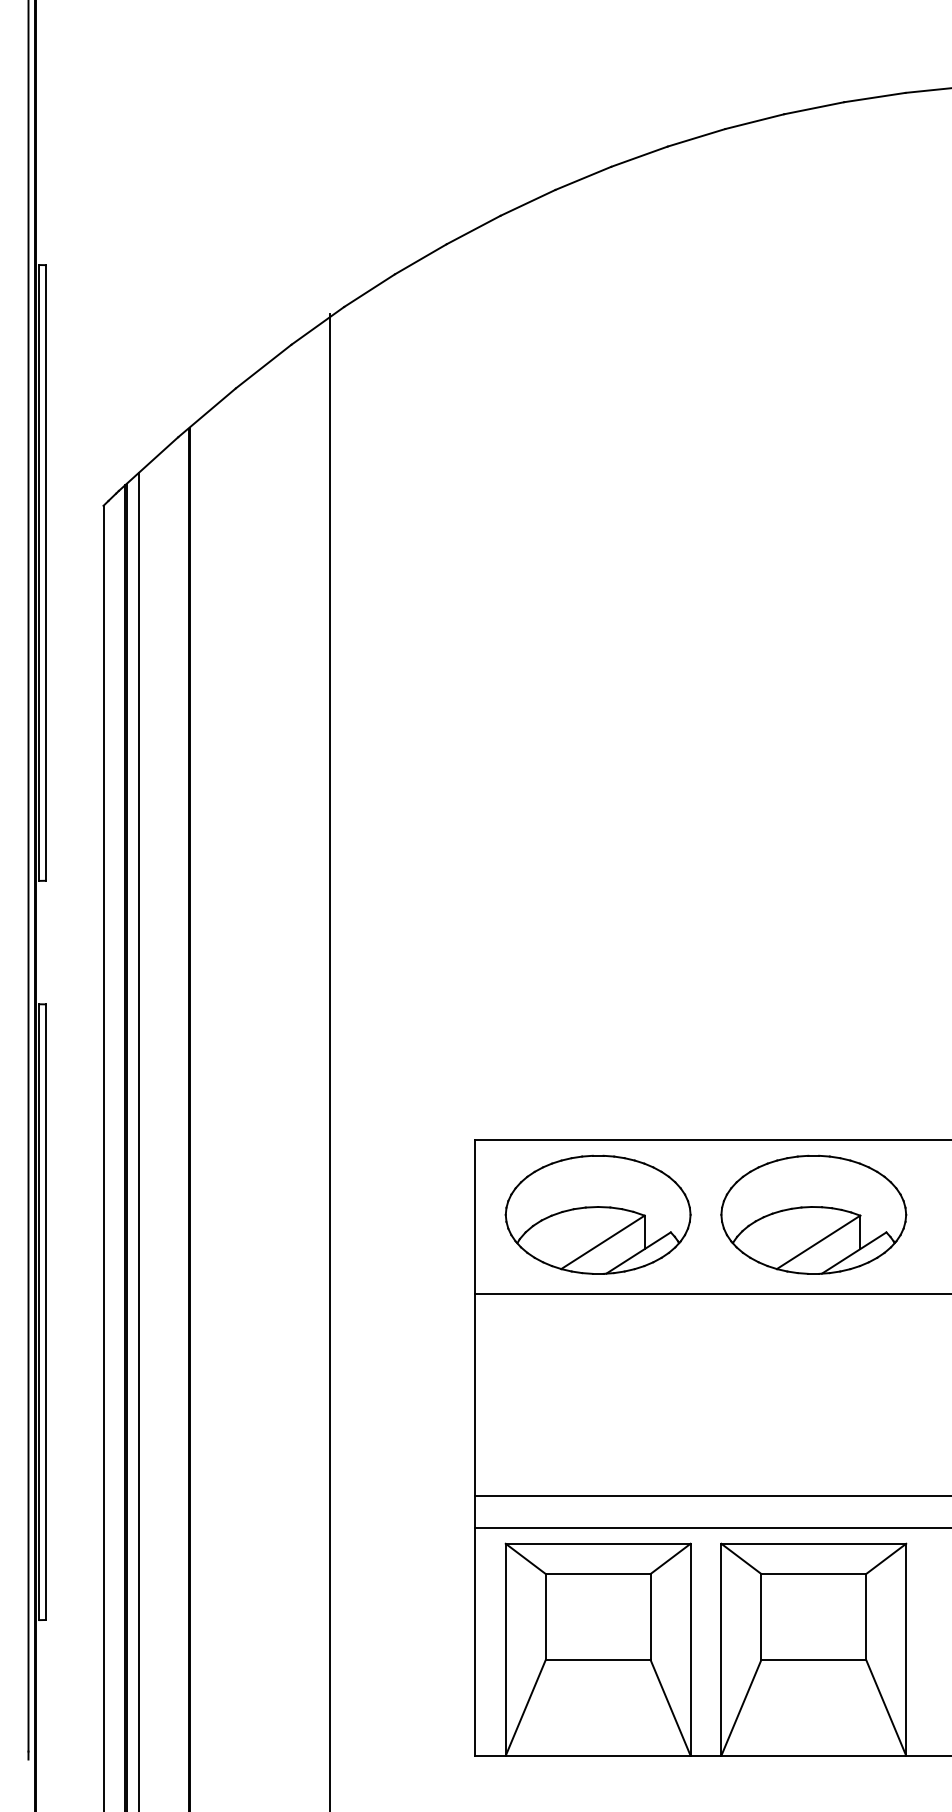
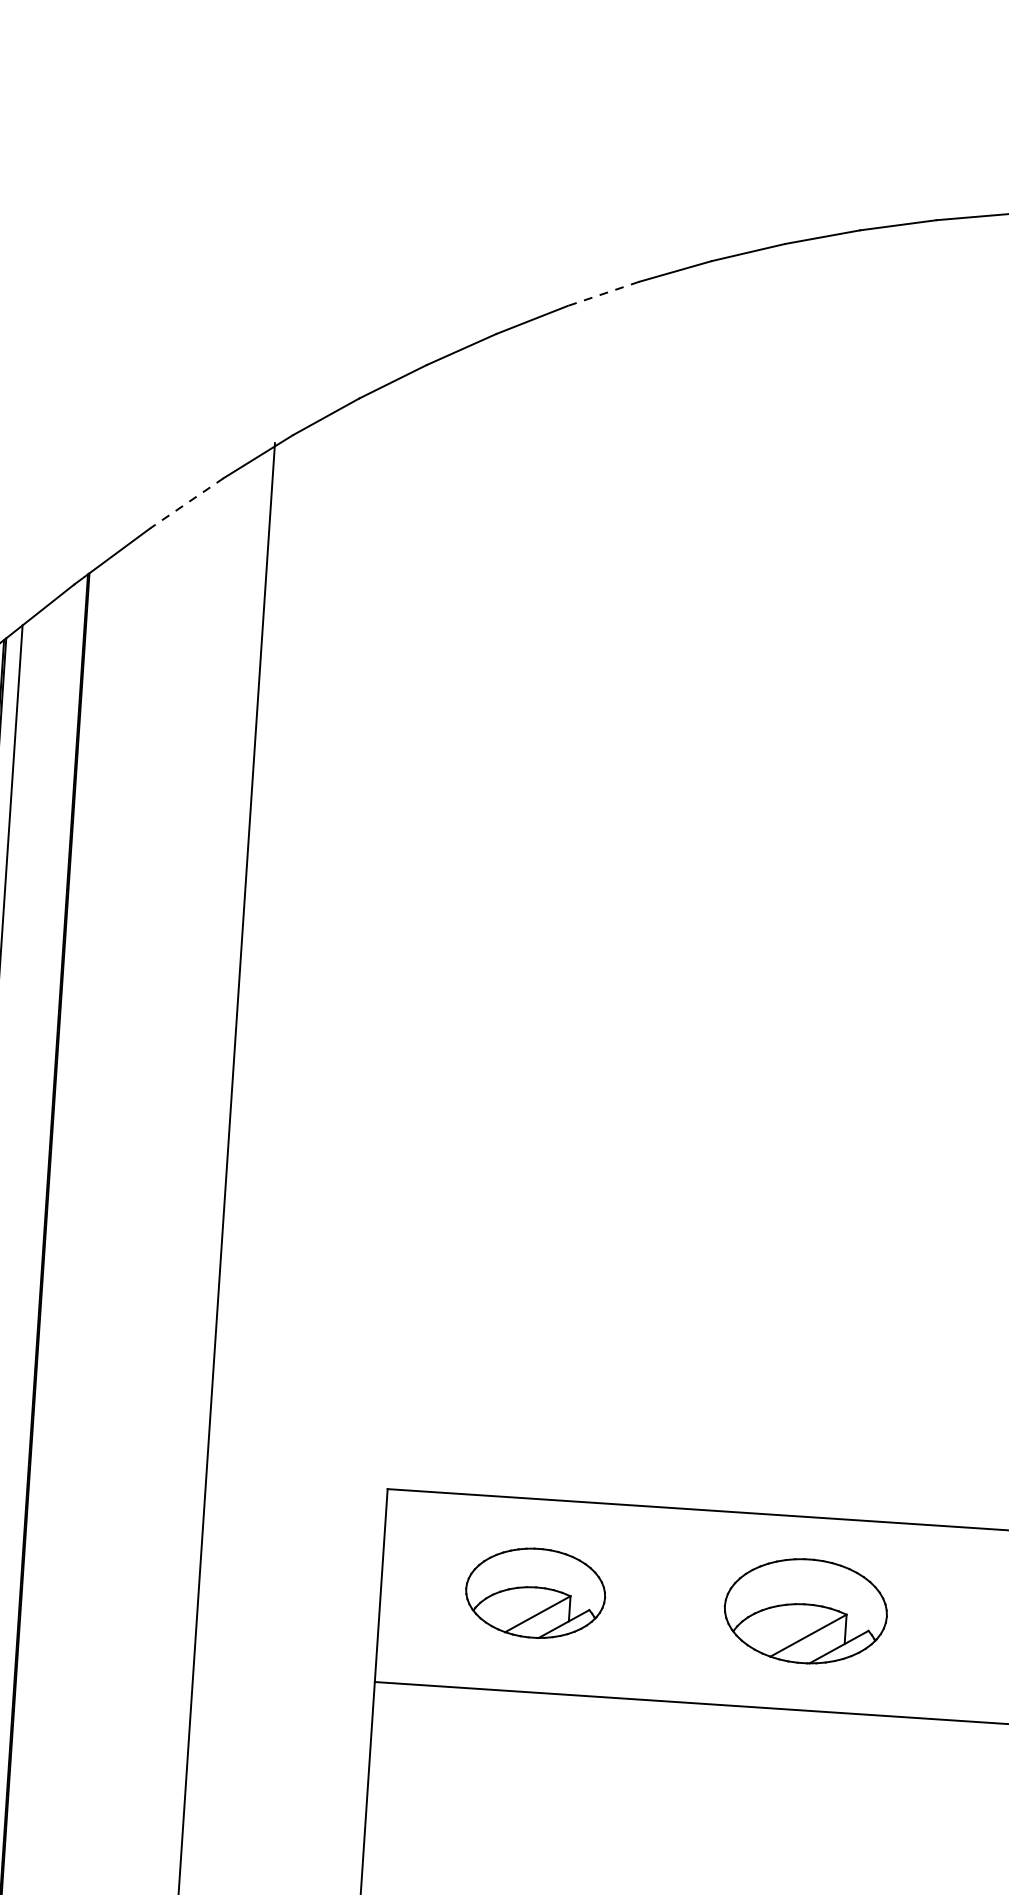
line: (582, 178) -> (602, 294), solid -> dashed
line: (263, 366) -> (187, 502), solid -> dashed
part: (597, 1214) -> (534, 1592), size x0.6
part: (813, 1214) -> (805, 1610), size x0.7

